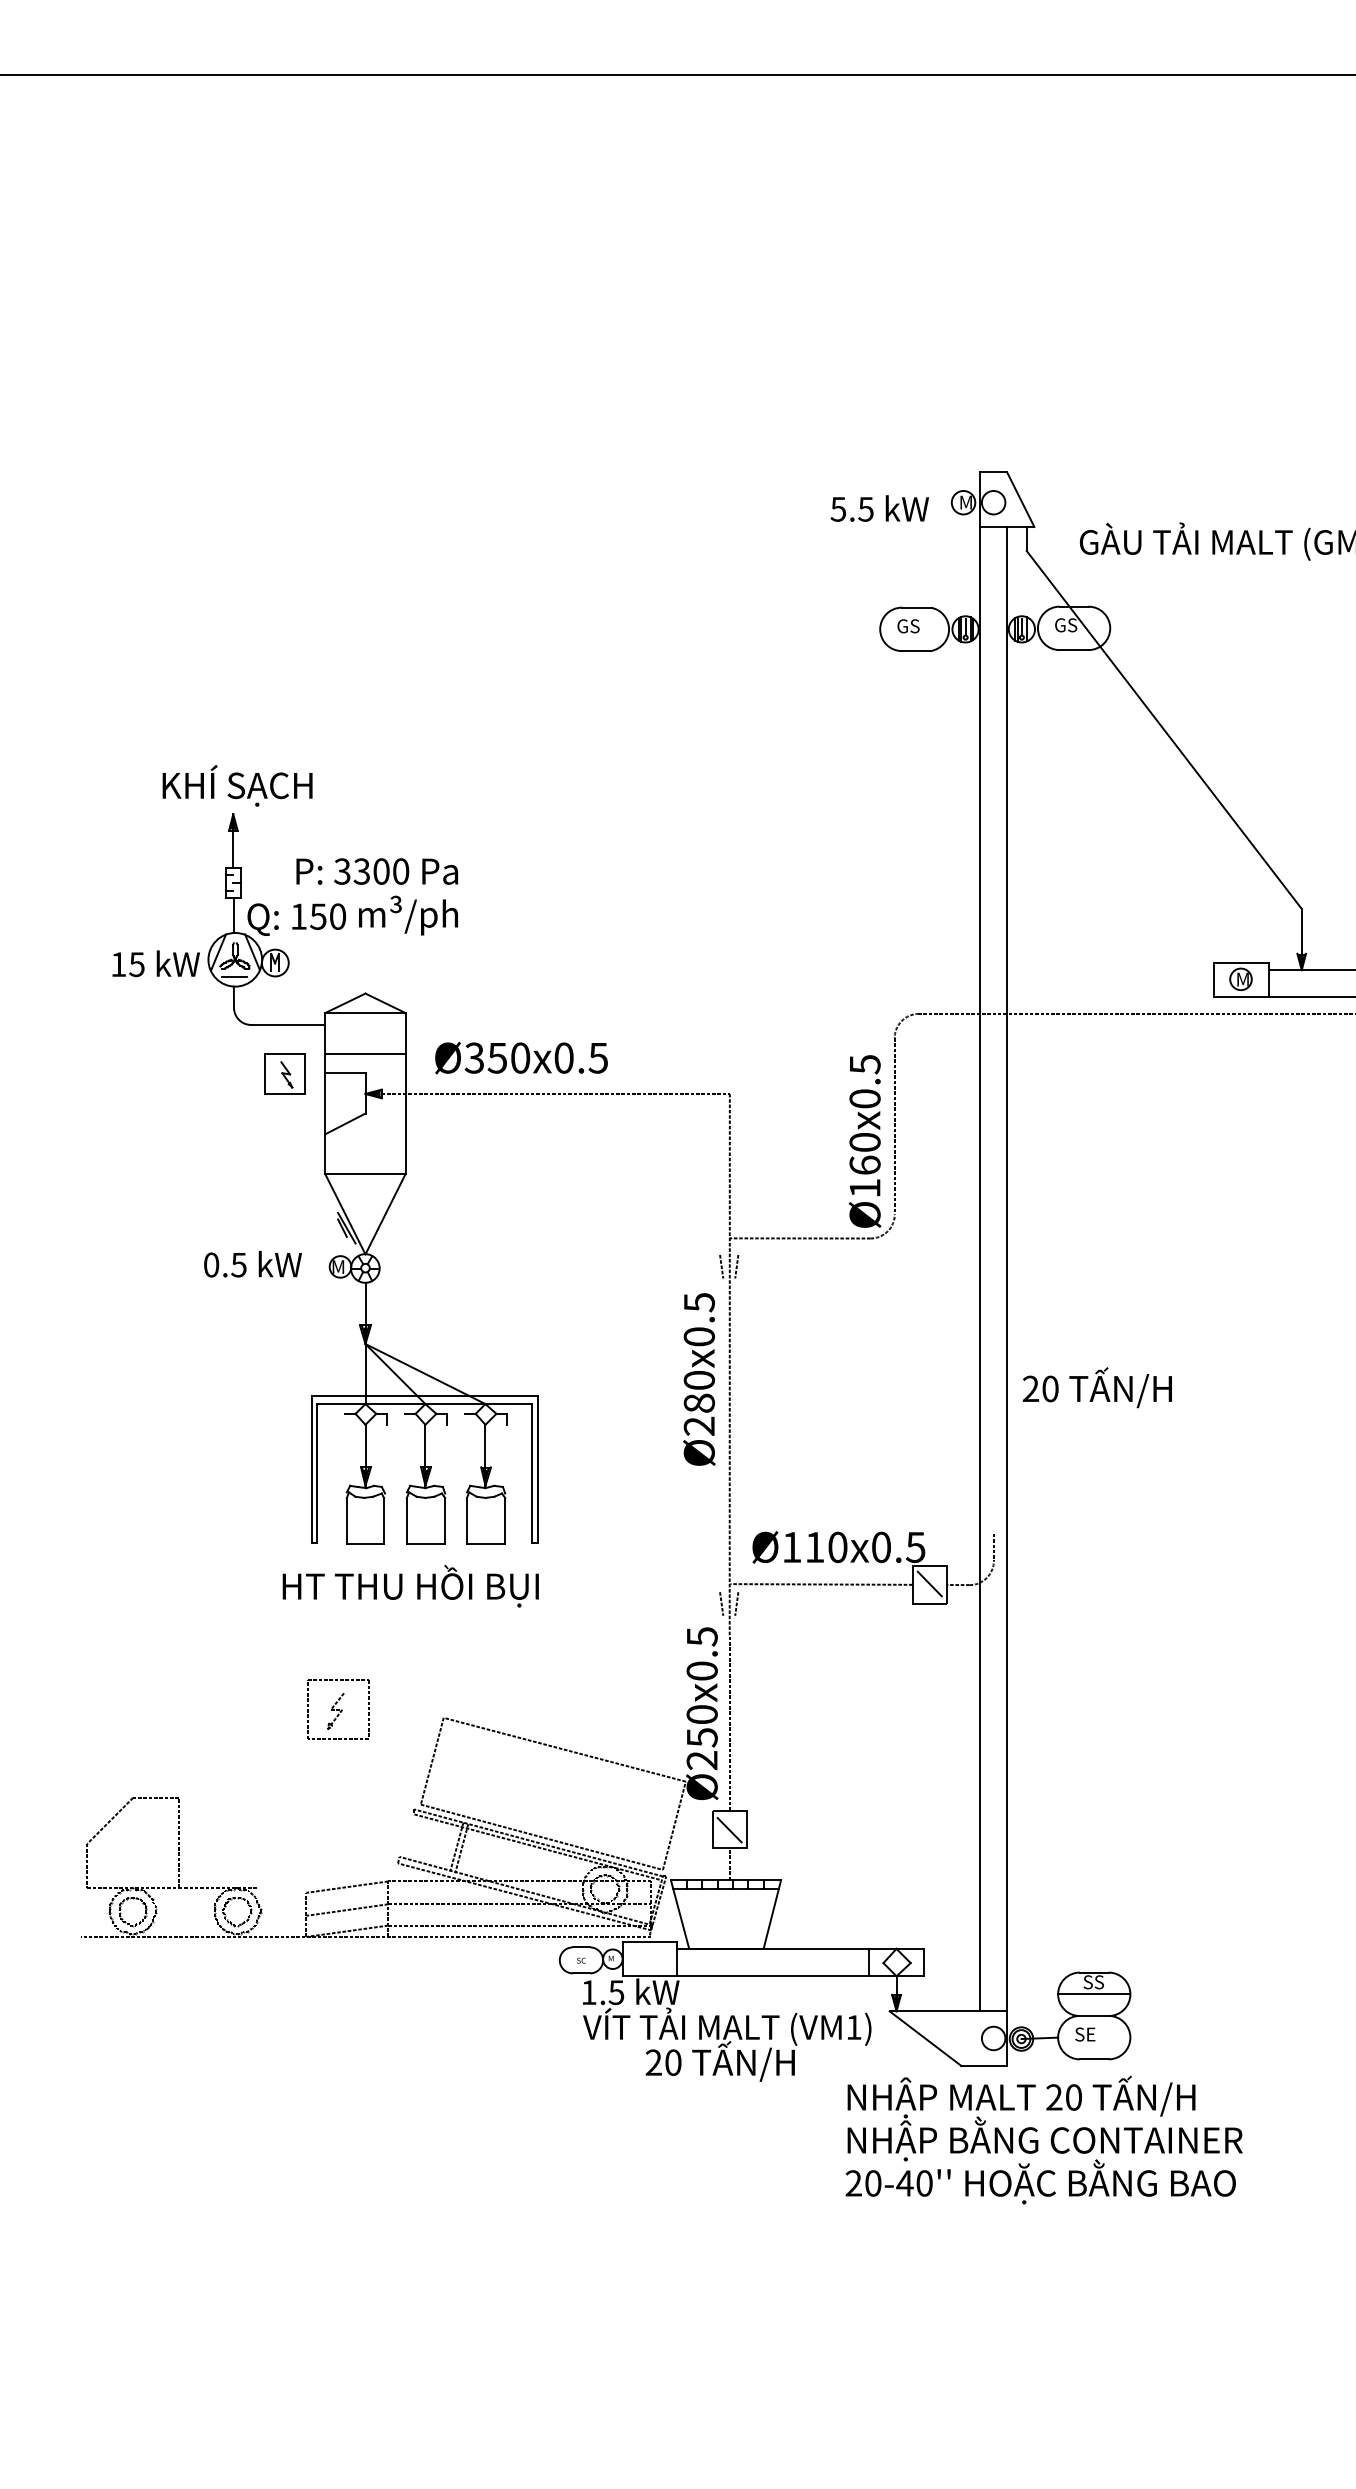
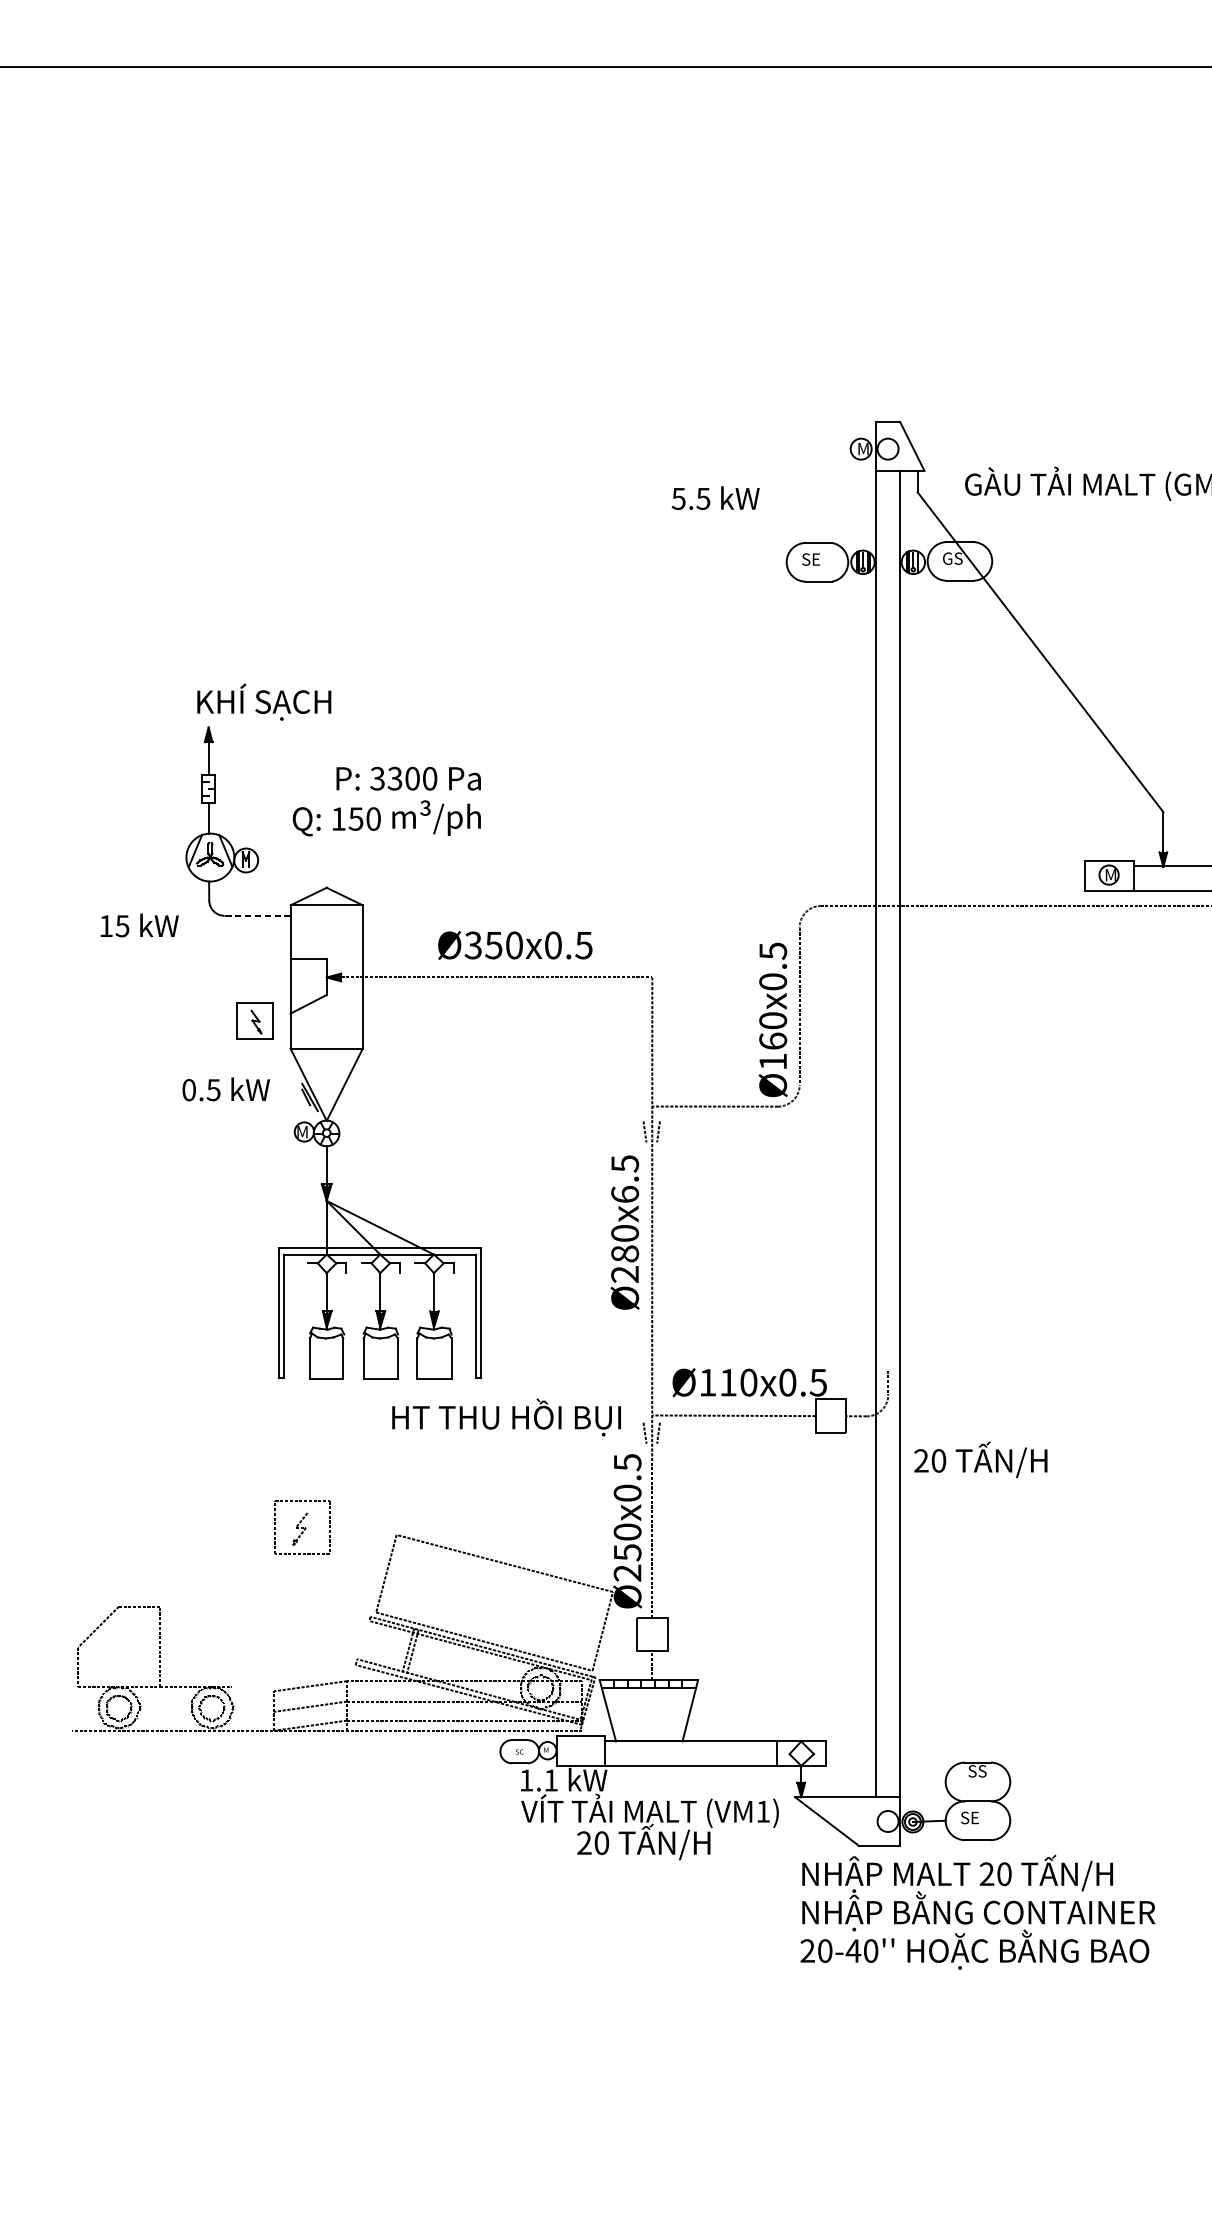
text: (879, 508) -> (715, 498), moved
text: (908, 626) -> (811, 559), GS -> SE
text: (237, 785) -> (264, 701), moved
text: (352, 896) -> (386, 801), moved
text: (155, 963) -> (139, 925), moved
line: (234, 977) -> (209, 873), removed
line: (288, 1024) -> (257, 915), solid -> dashed
line: (365, 1053) -> (326, 941), removed
text: (521, 1057) -> (515, 944), moved
part: (284, 1073) -> (254, 1020), moved
text: (252, 1263) -> (225, 1088), moved
text: (698, 1336) -> (624, 1194), Ø280x0.5 -> Ø280x6.5
text: (1097, 1387) -> (980, 1459), moved
line: (929, 1583) -> (830, 1414), removed
text: (410, 1586) -> (506, 1417), moved
line: (729, 1829) -> (652, 1634), removed
text: (616, 1992) -> (551, 1780), 1.5 -> 1.1
line: (1094, 1994) -> (978, 1782), removed
text: (1043, 2139) -> (977, 1911), moved

